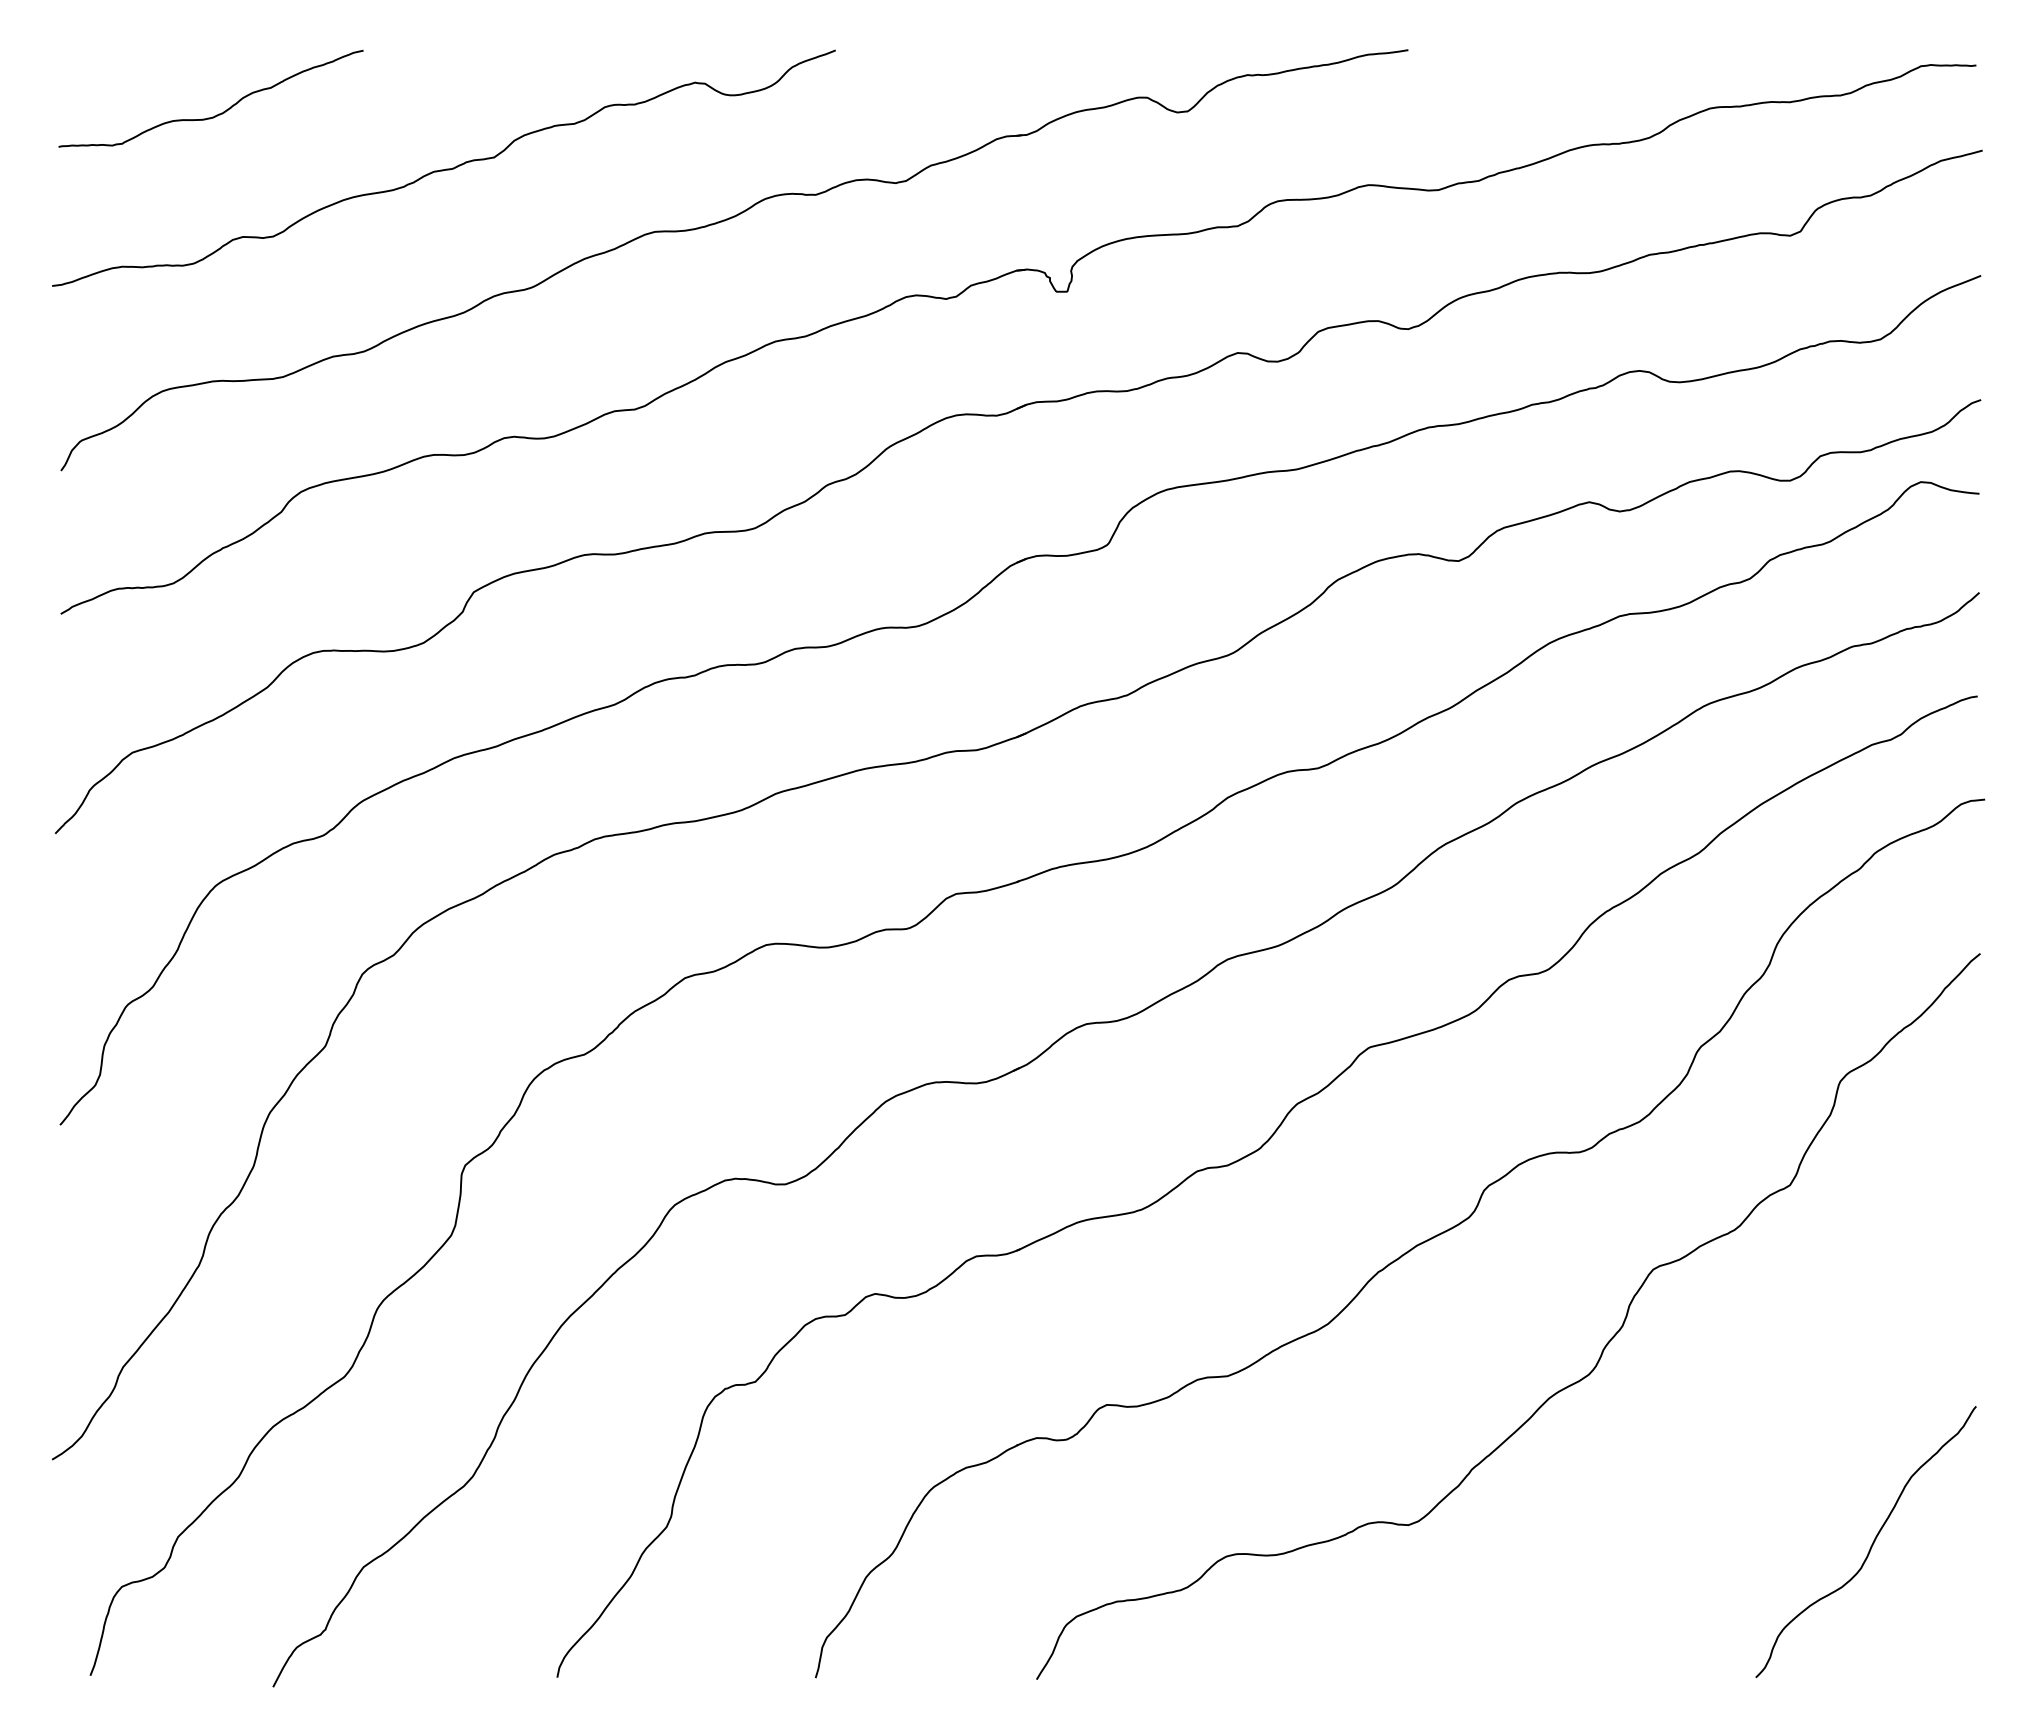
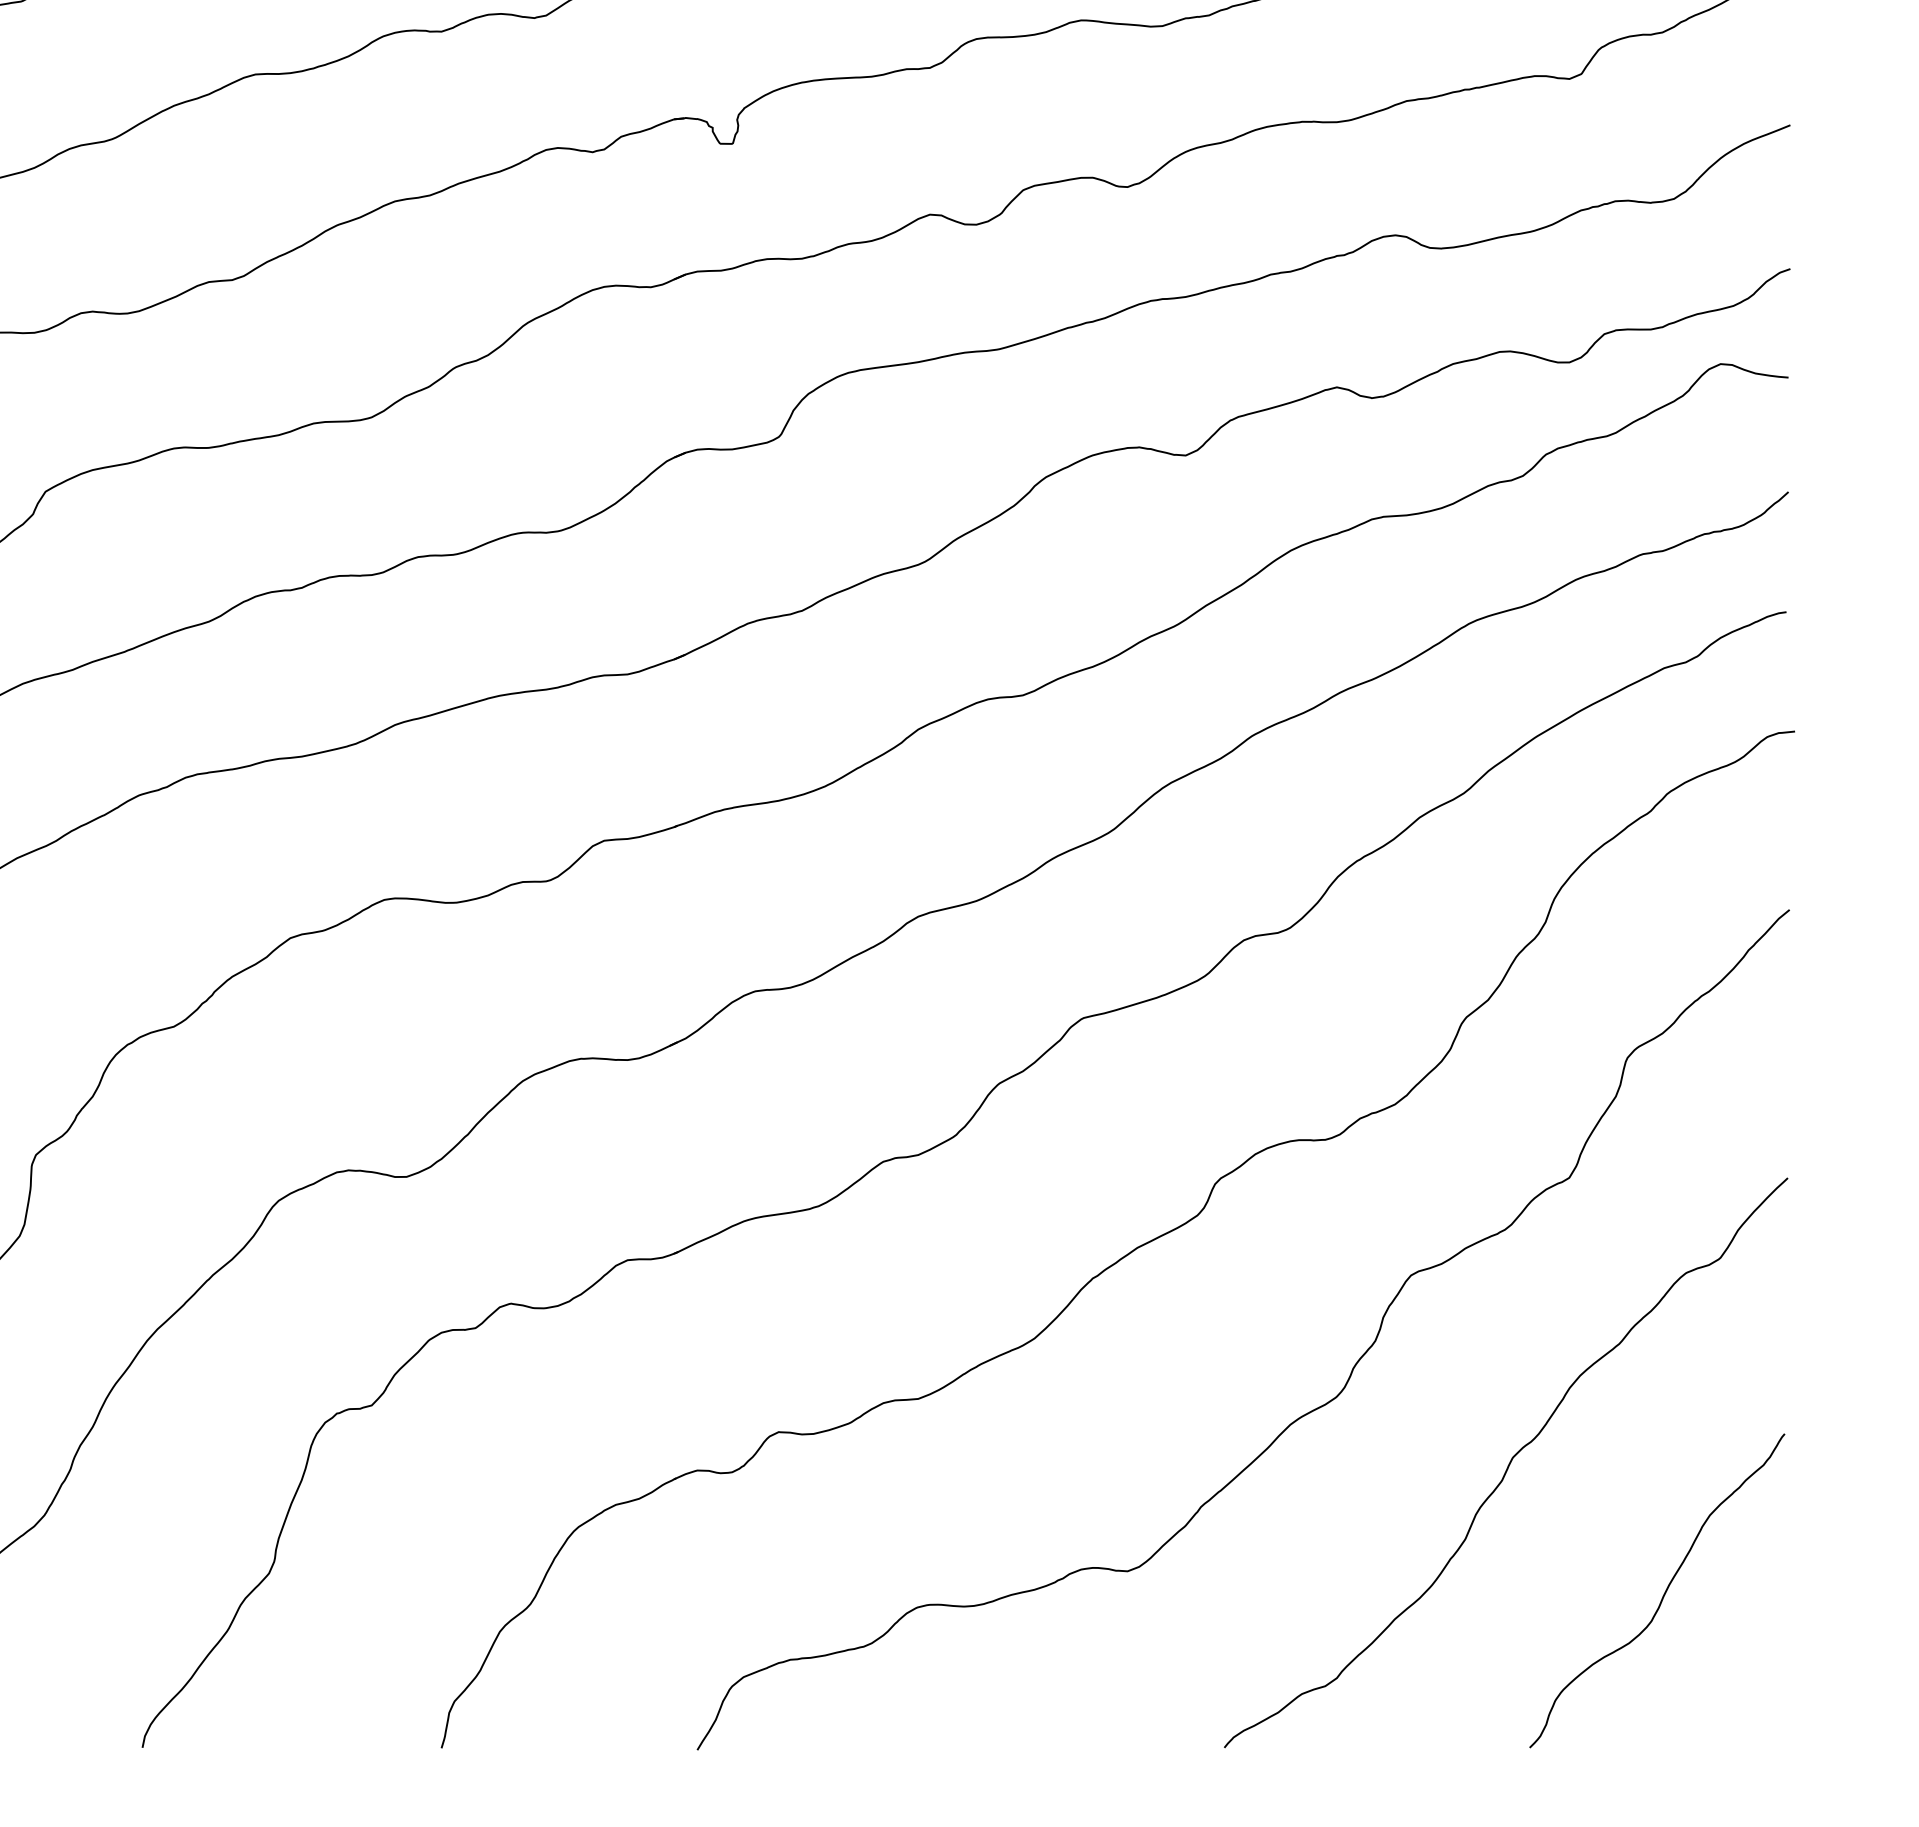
curve: (1737, 1432) -> (1508, 1464), added

